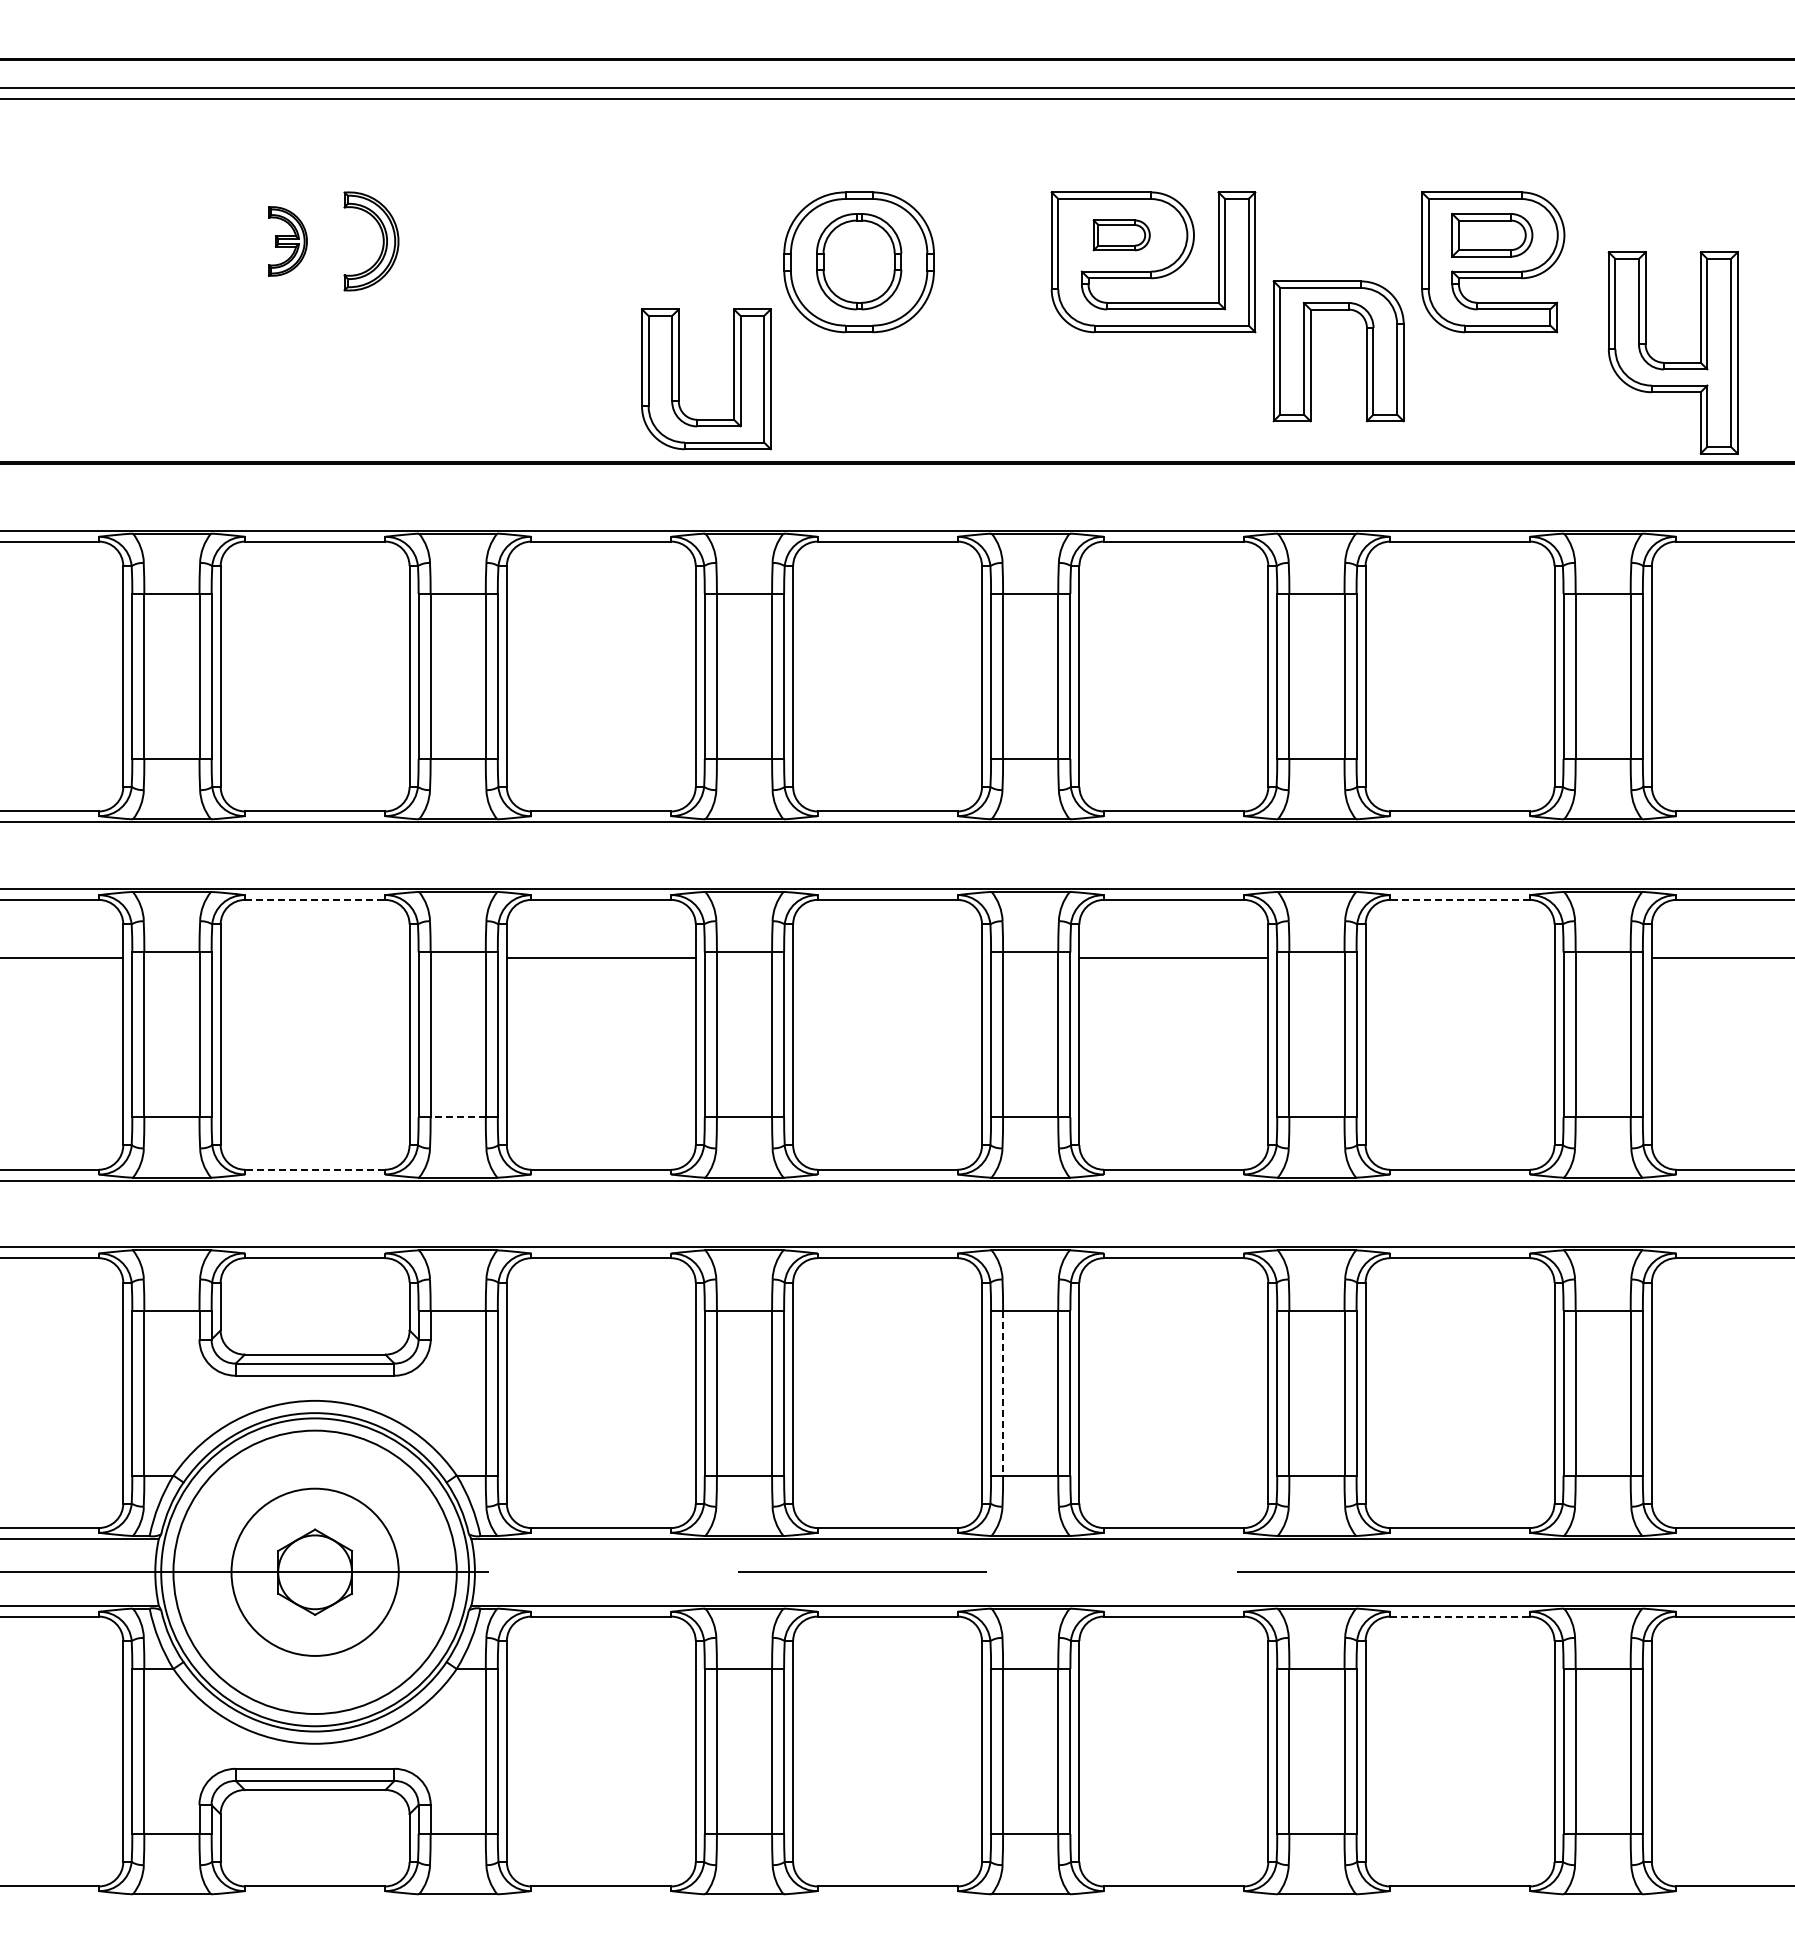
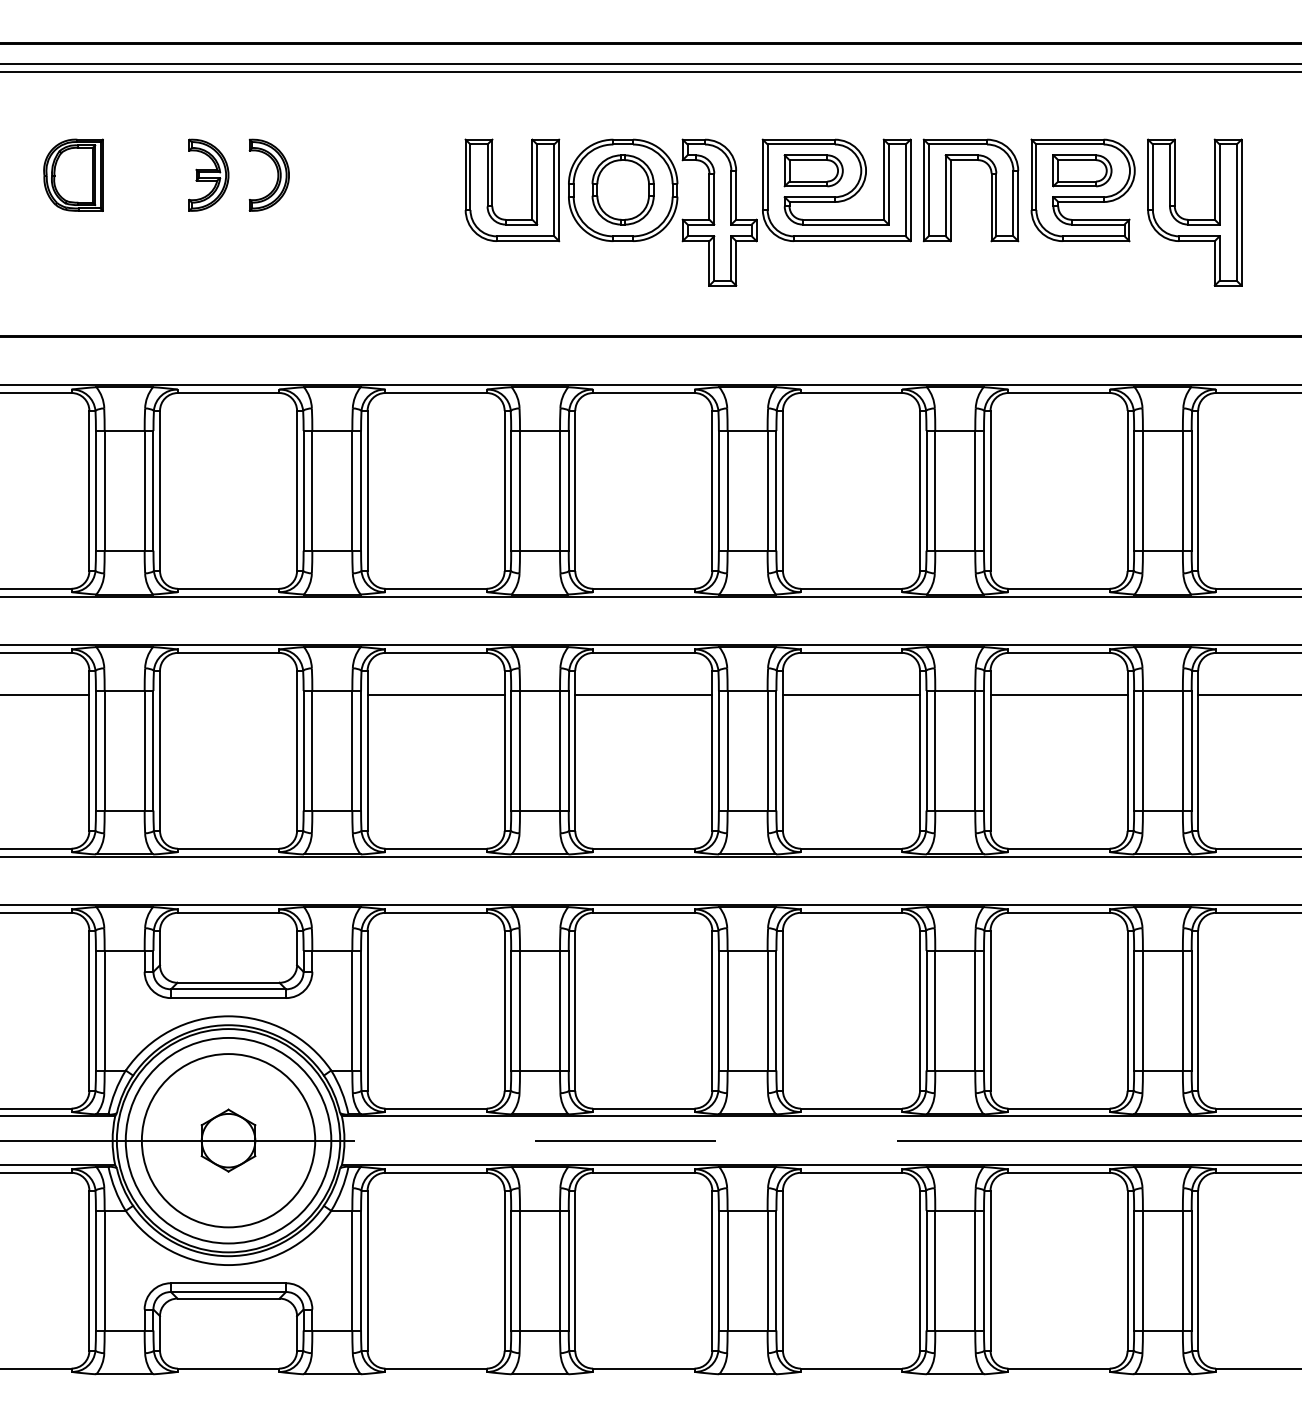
part: (1121, 235) -> (813, 170), size x1.43
part: (101, 241) -> (73, 175), added
part: (287, 241) -> (208, 175), size x1.43
part: (992, 292) -> (719, 212), added
part: (1311, 351) -> (951, 190), moved
part: (1672, 362) -> (1194, 219), moved
part: (679, 379) -> (492, 190), moved
line: (315, 899) -> (228, 652), dashed -> solid
line: (1460, 899) -> (1059, 652), dashed -> solid
line: (887, 957) -> (643, 694), added
line: (1459, 957) -> (1058, 694), added
line: (458, 1117) -> (332, 810), dashed -> solid
line: (315, 1169) -> (228, 848), dashed -> solid
line: (1003, 1393) -> (727, 1010), dashed -> solid
circle: (314, 1571) -> (228, 1140), size x1.43
line: (1460, 1616) -> (1059, 1172), dashed -> solid

